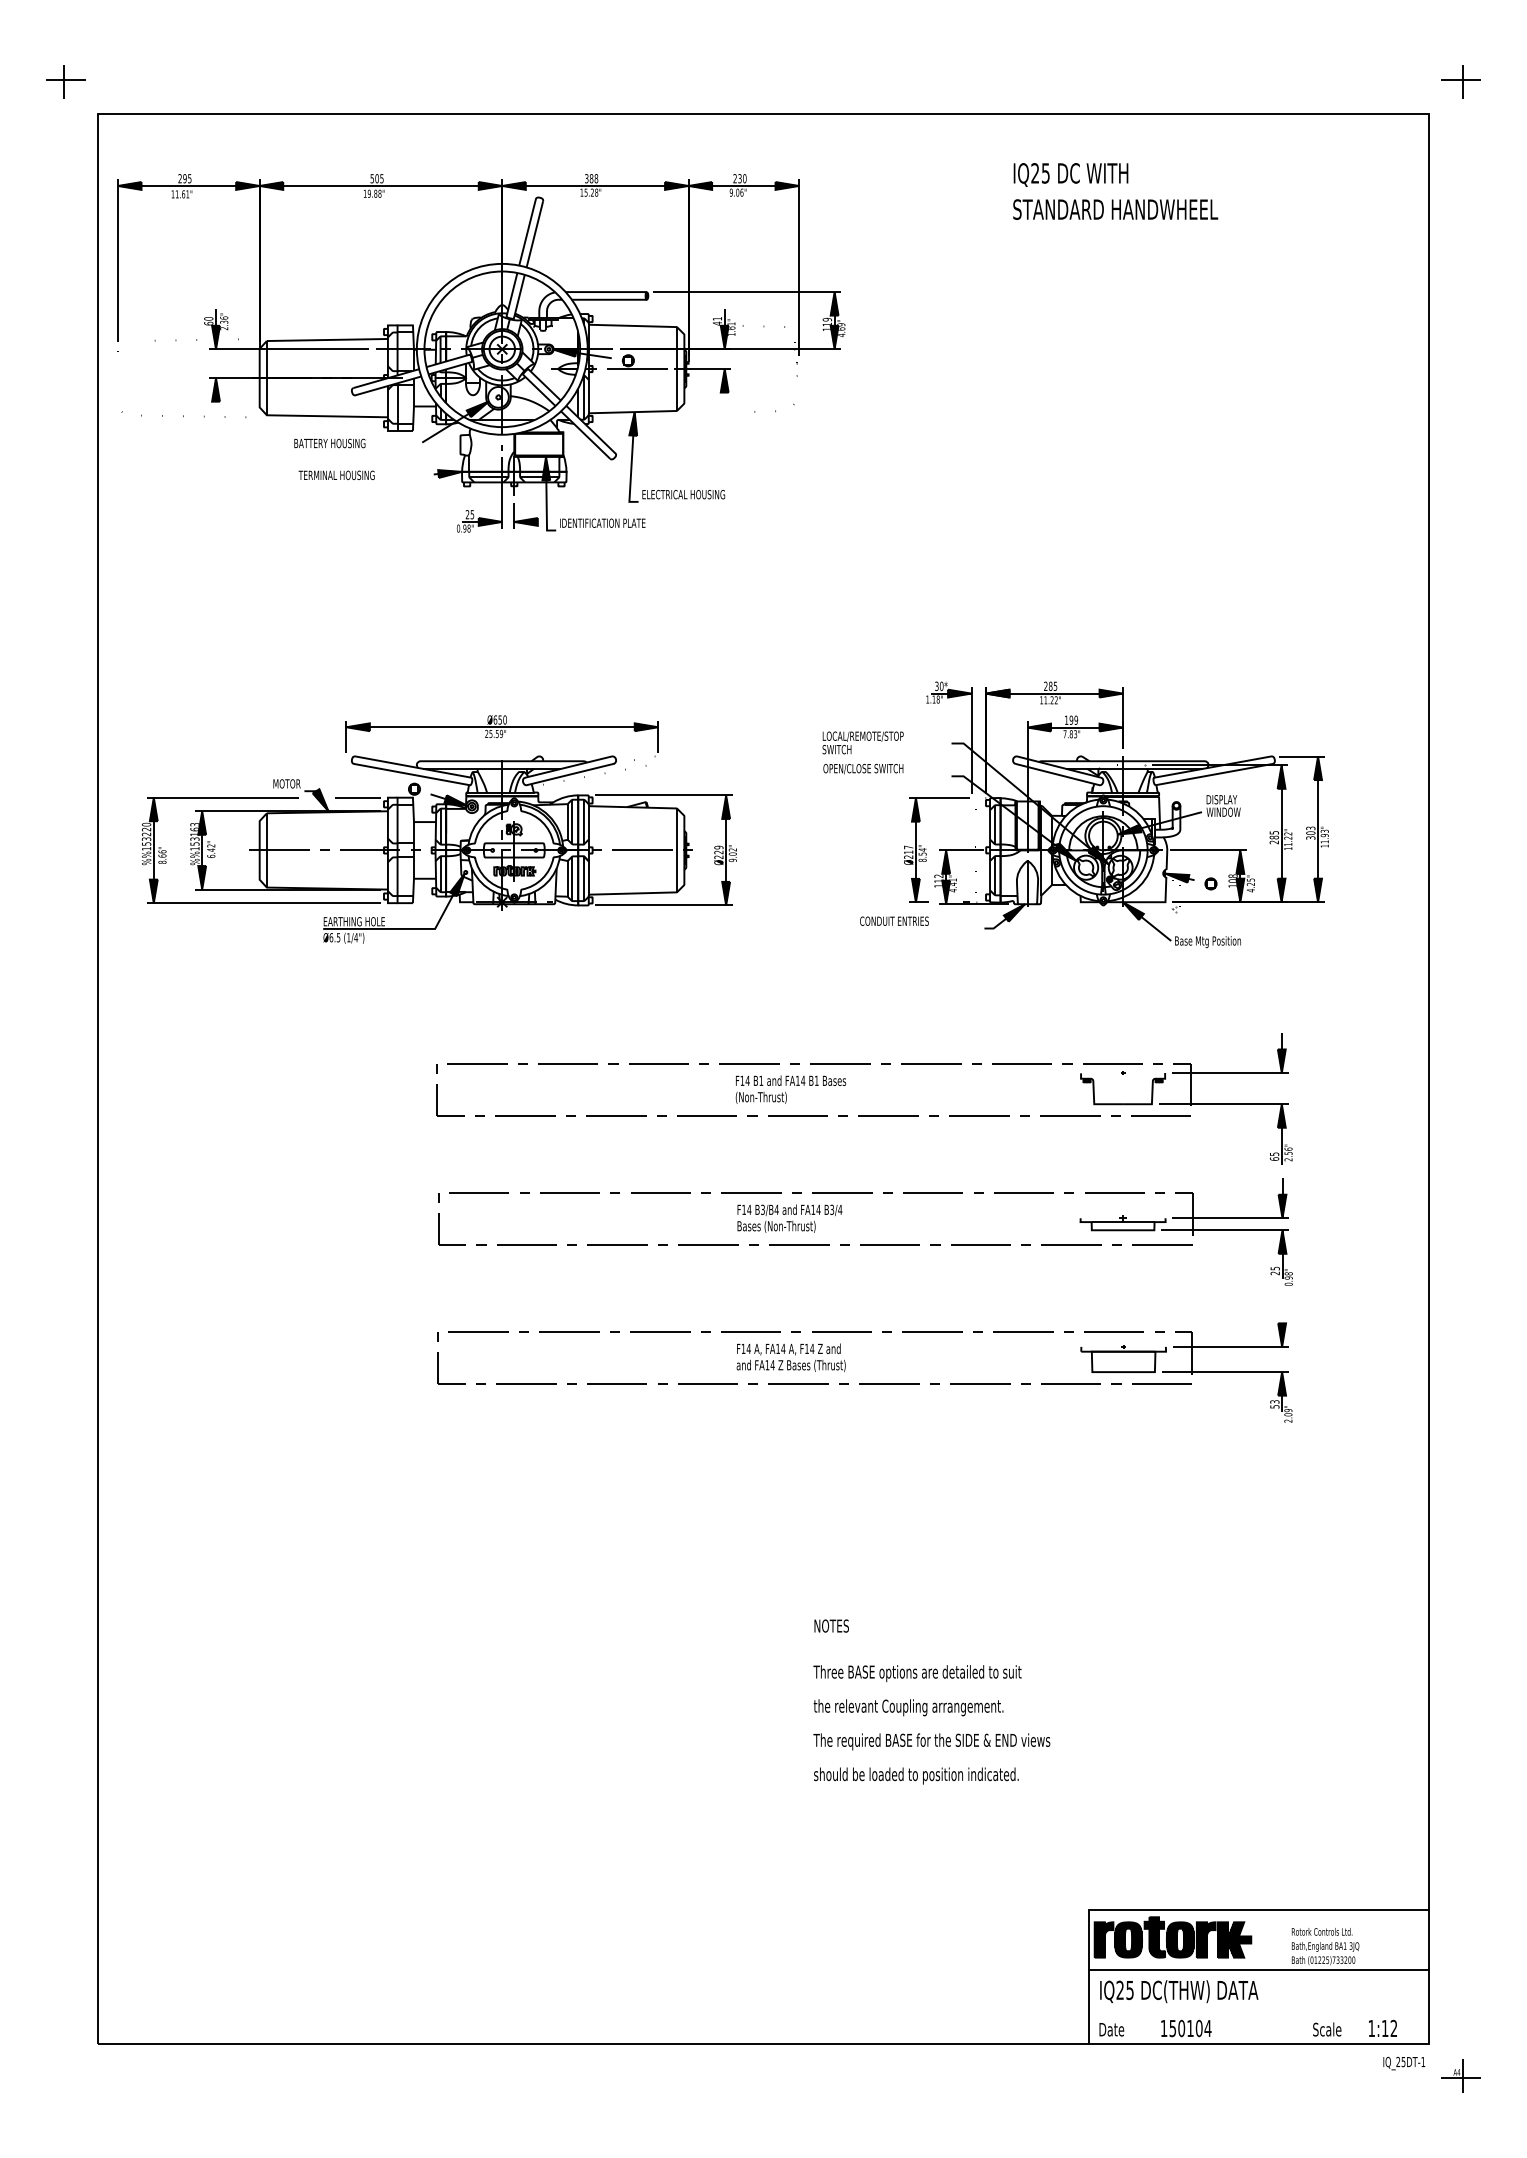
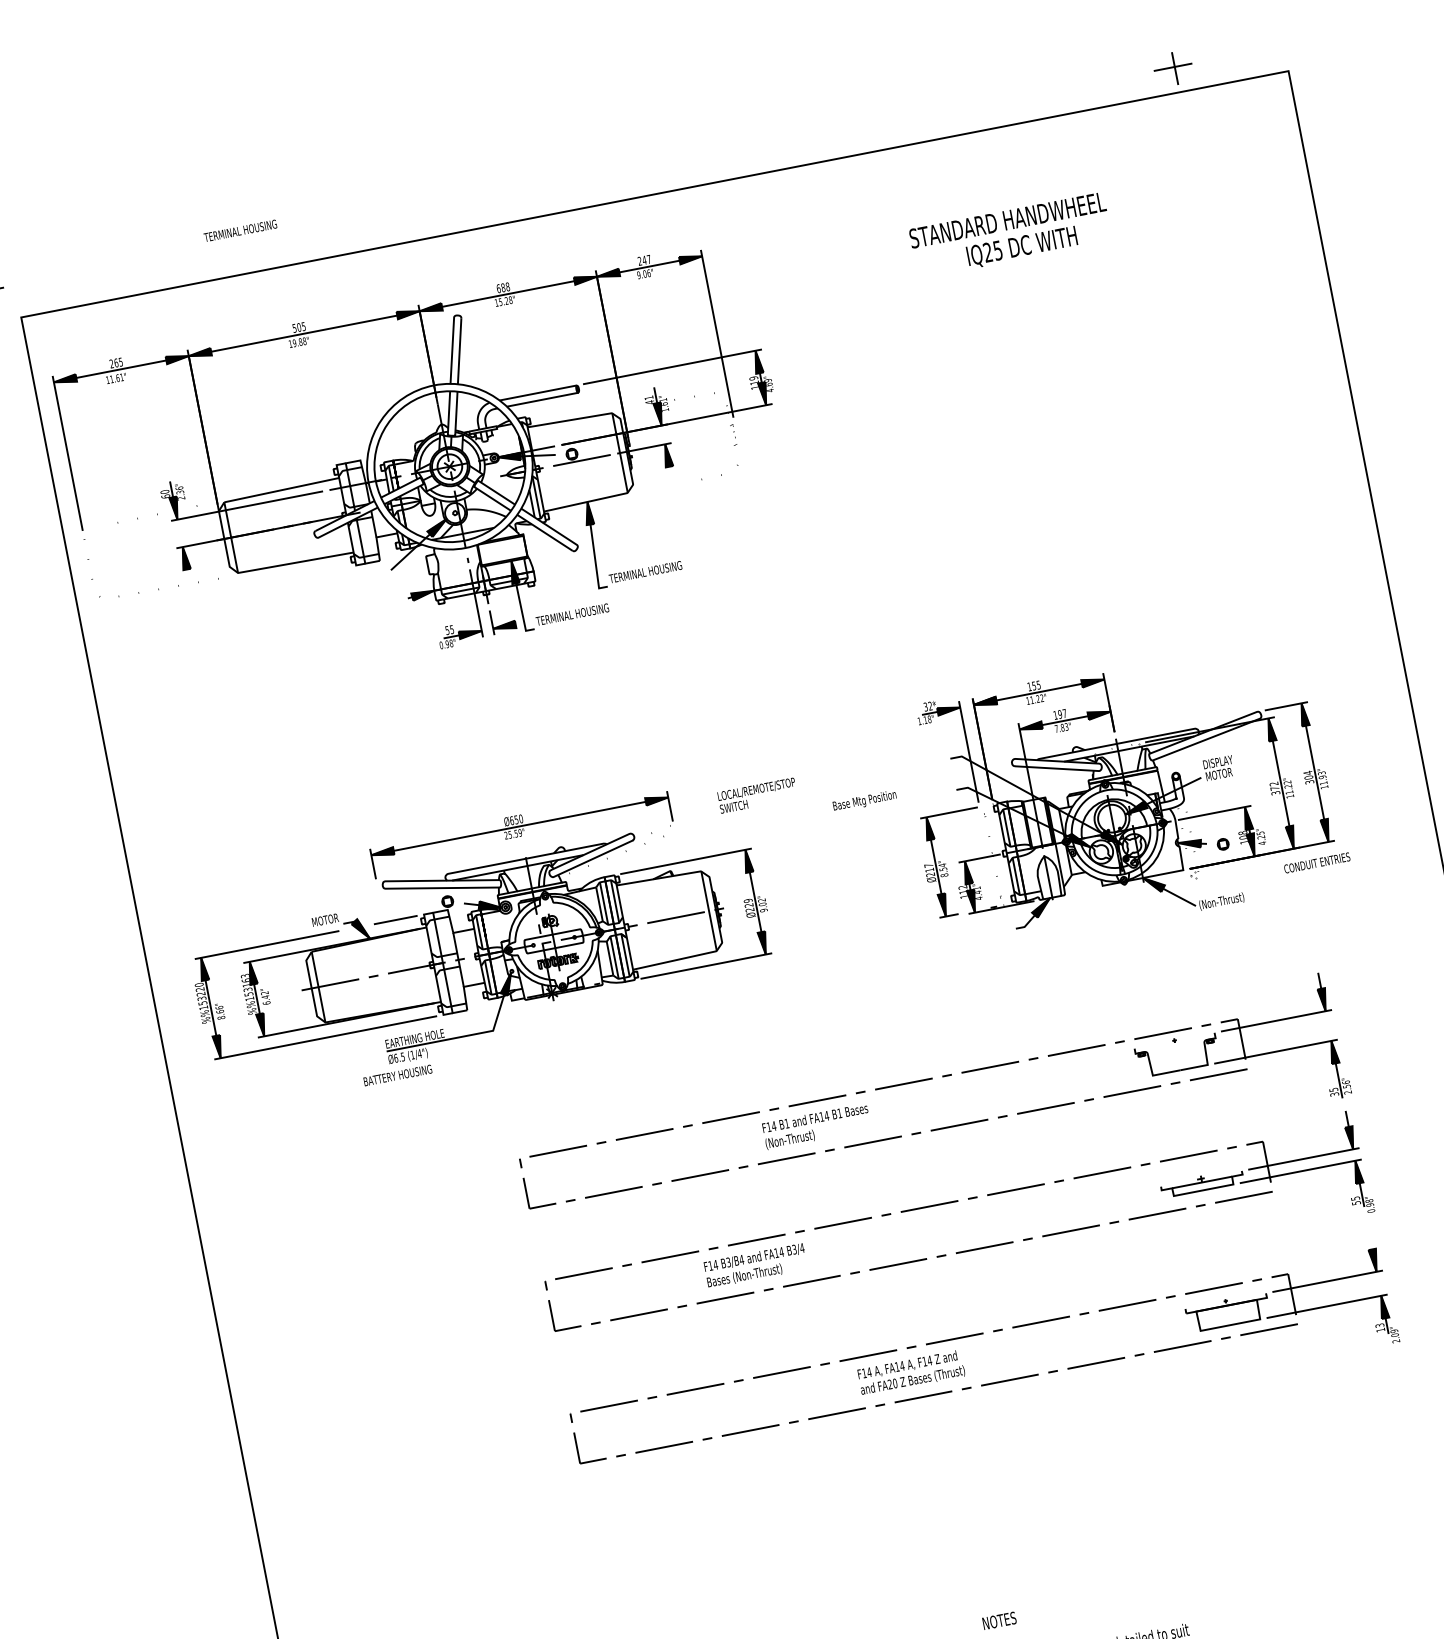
part: (1460, 81) -> (1172, 68), moved
text: (1070, 174) -> (1021, 247), moved
text: (184, 178) -> (115, 362), 295 -> 265
text: (586, 178) -> (498, 288), 388 -> 688
text: (742, 178) -> (646, 259), 230 -> 247
text: (329, 443) -> (397, 1075), moved
text: (336, 475) -> (240, 231), moved
text: (683, 494) -> (649, 571), ELECTRICAL HOUSING -> TERMINAL HOUSING
text: (467, 514) -> (447, 630), 25 -> 55
text: (602, 522) -> (577, 612), IDENTIFICATION PLATE -> TERMINAL HOUSING
text: (941, 685) -> (930, 705), 30* -> 32*
text: (1048, 685) -> (1031, 685), 285 -> 155
text: (1076, 719) -> (1064, 712), 199 -> 197
text: (862, 742) -> (756, 795), moved
text: (863, 769) -> (871, 799), OPEN/CLOSE SWITCH -> Base Mtg Position
text: (1223, 811) -> (1221, 773), WINDOW -> MOTOR
text: (1310, 828) -> (1307, 773), 303 -> 304
text: (1273, 837) -> (1274, 788), 285 -> 372
text: (894, 920) -> (1317, 862), moved
text: (1207, 942) -> (1230, 900), Base Mtg Position -> (Non-Thrust)
text: (790, 1089) -> (816, 1126), moved
text: (1274, 1158) -> (1334, 1093), 65 -> 35
text: (789, 1218) -> (755, 1265), moved
text: (1274, 1273) -> (1355, 1203), 25 -> 55
text: (769, 1365) -> (892, 1384), FA14 -> FA20
text: (1274, 1406) -> (1380, 1329), 53 -> 13

